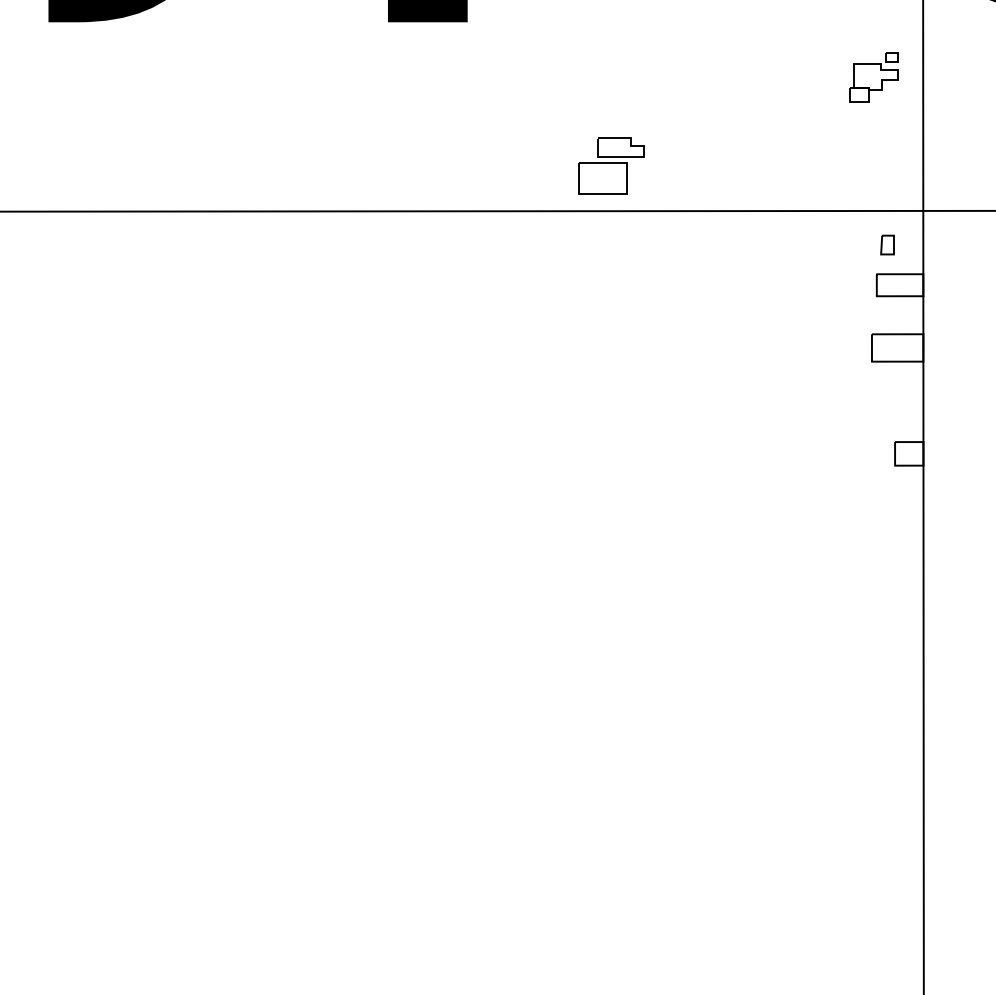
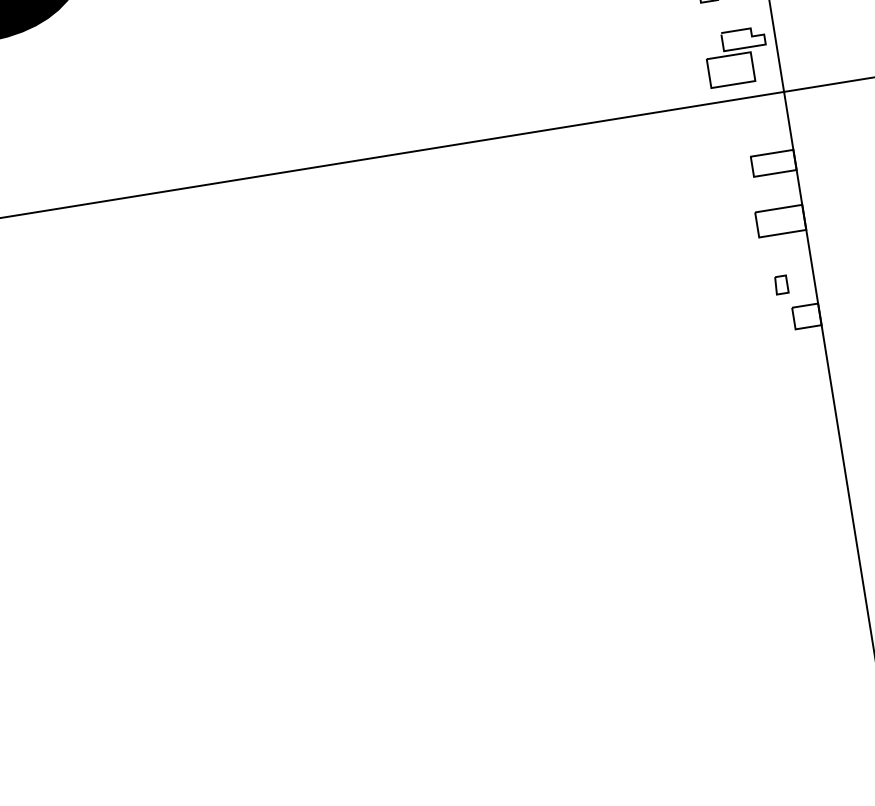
part: (611, 165) -> (737, 56), moved
part: (887, 244) -> (781, 284), moved

